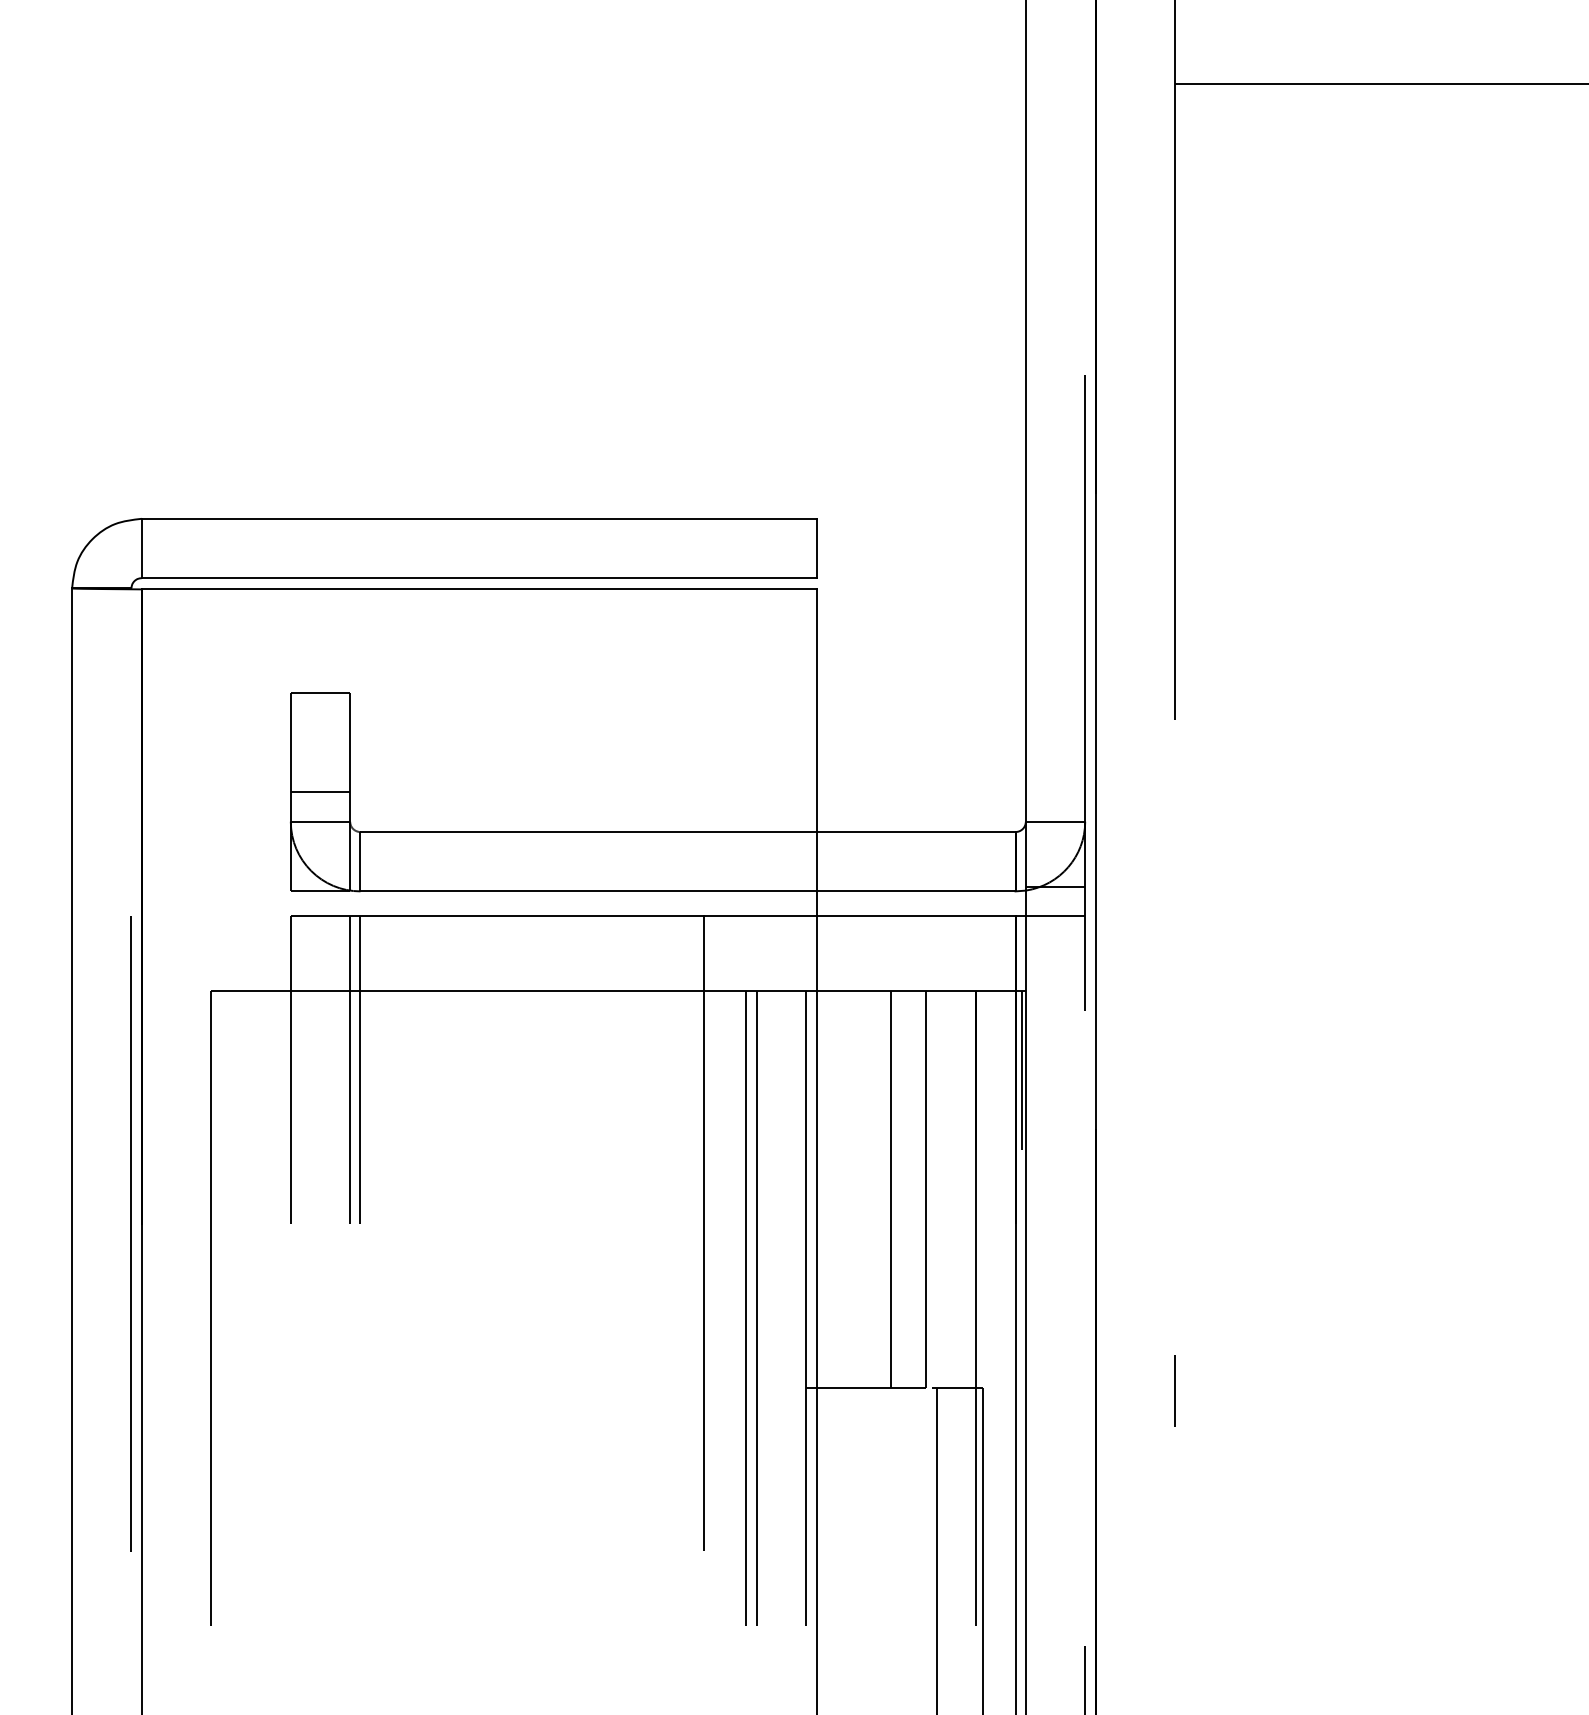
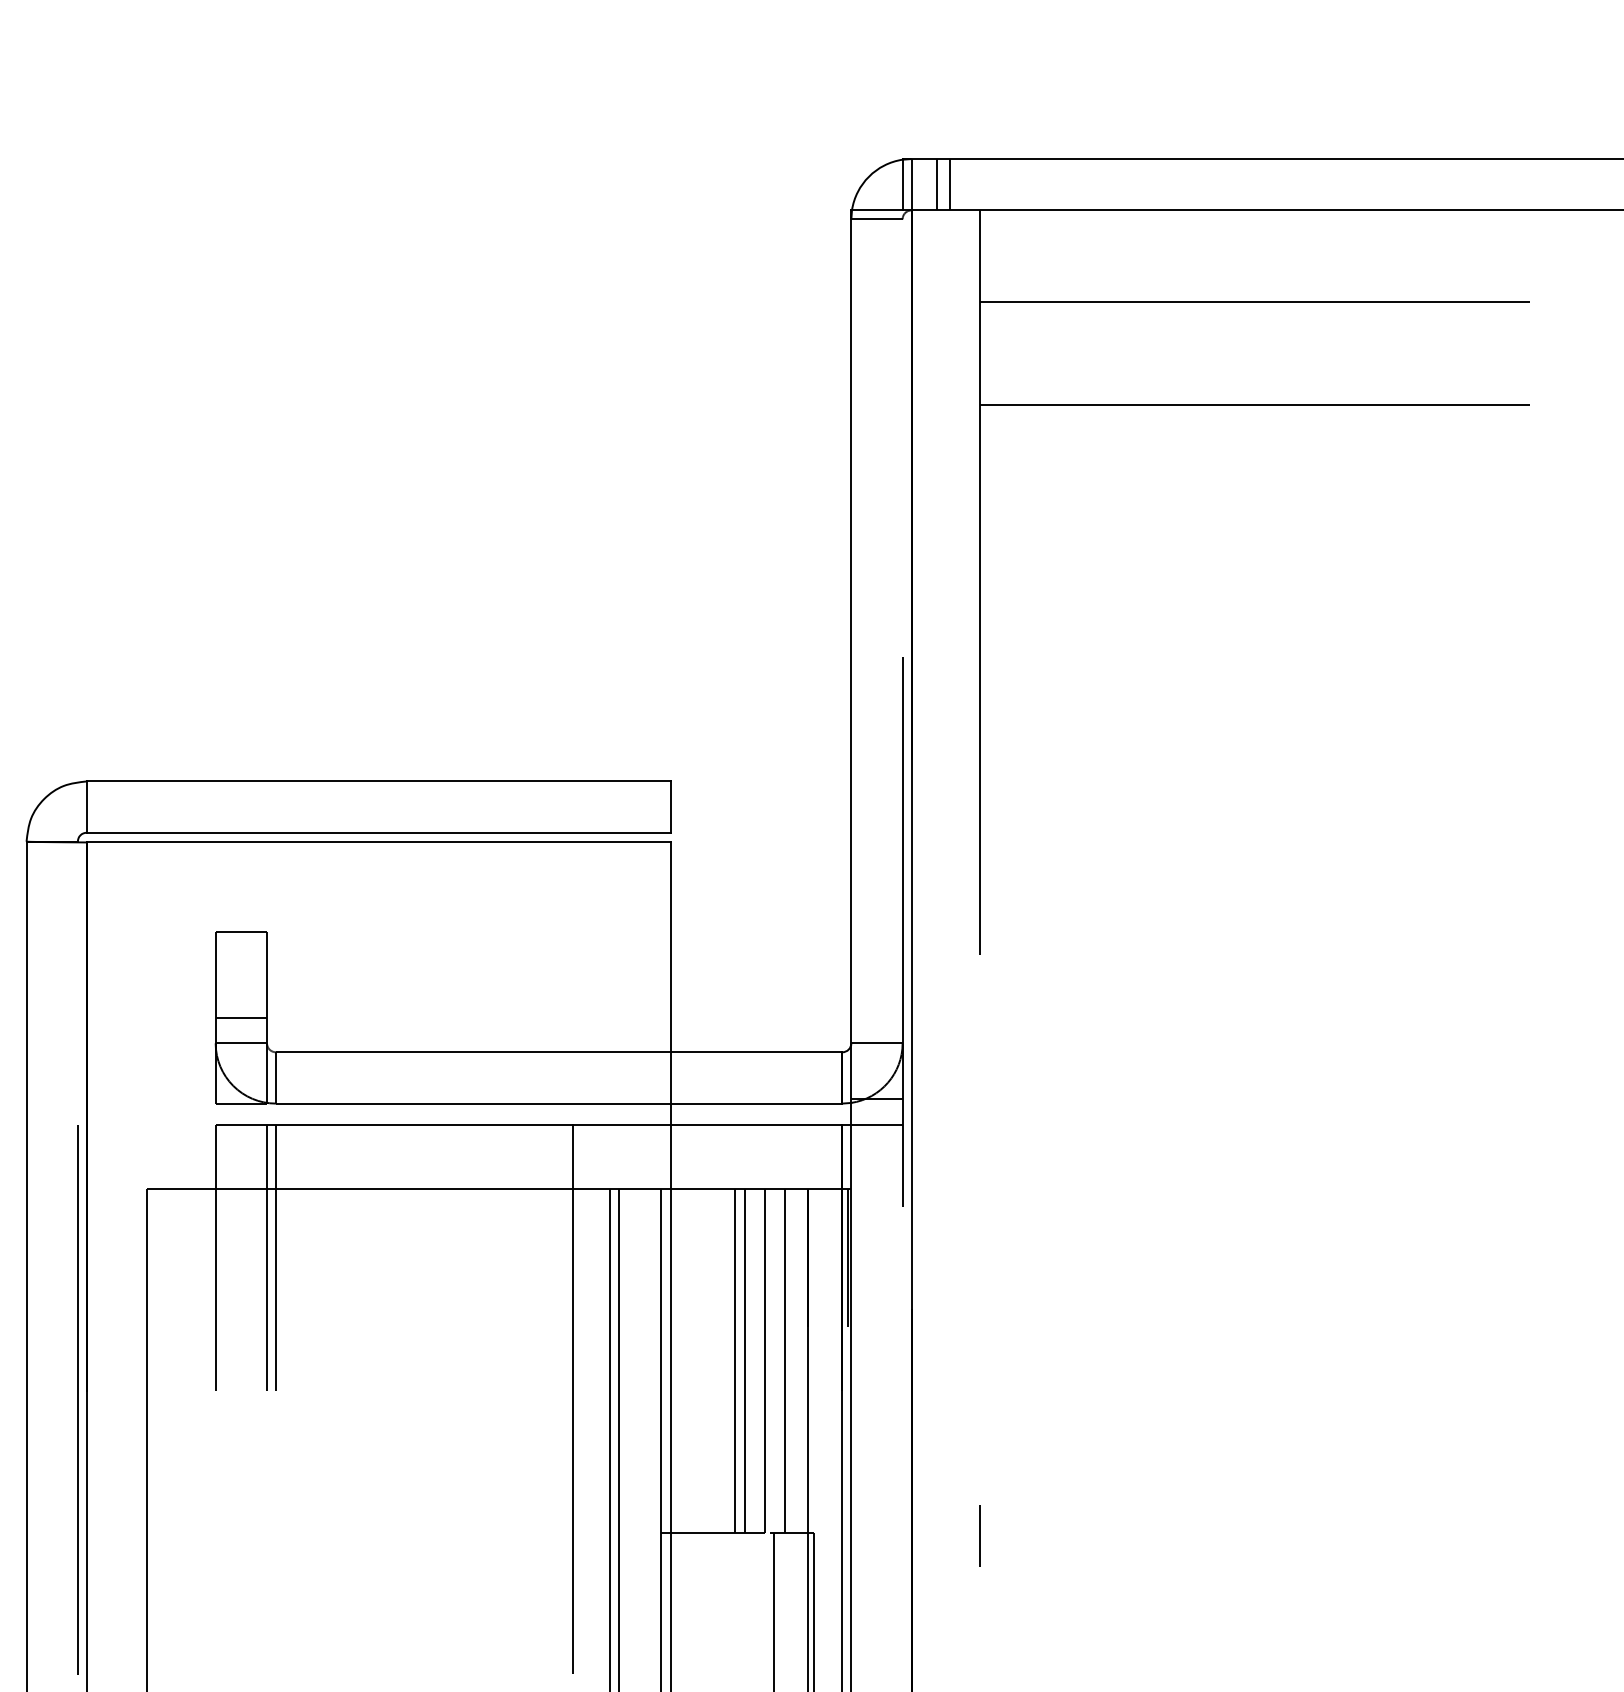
line: (902, 1188) -> (744, 1360), added
line: (949, 1188) -> (785, 1360), added

